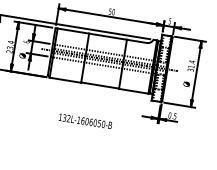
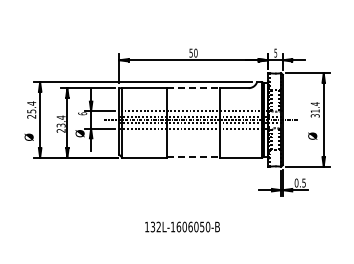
line: (107, 36) -> (193, 88), solid -> dashed
line: (100, 85) -> (193, 157), solid -> dashed
text: (85, 121) -> (182, 226), moved

